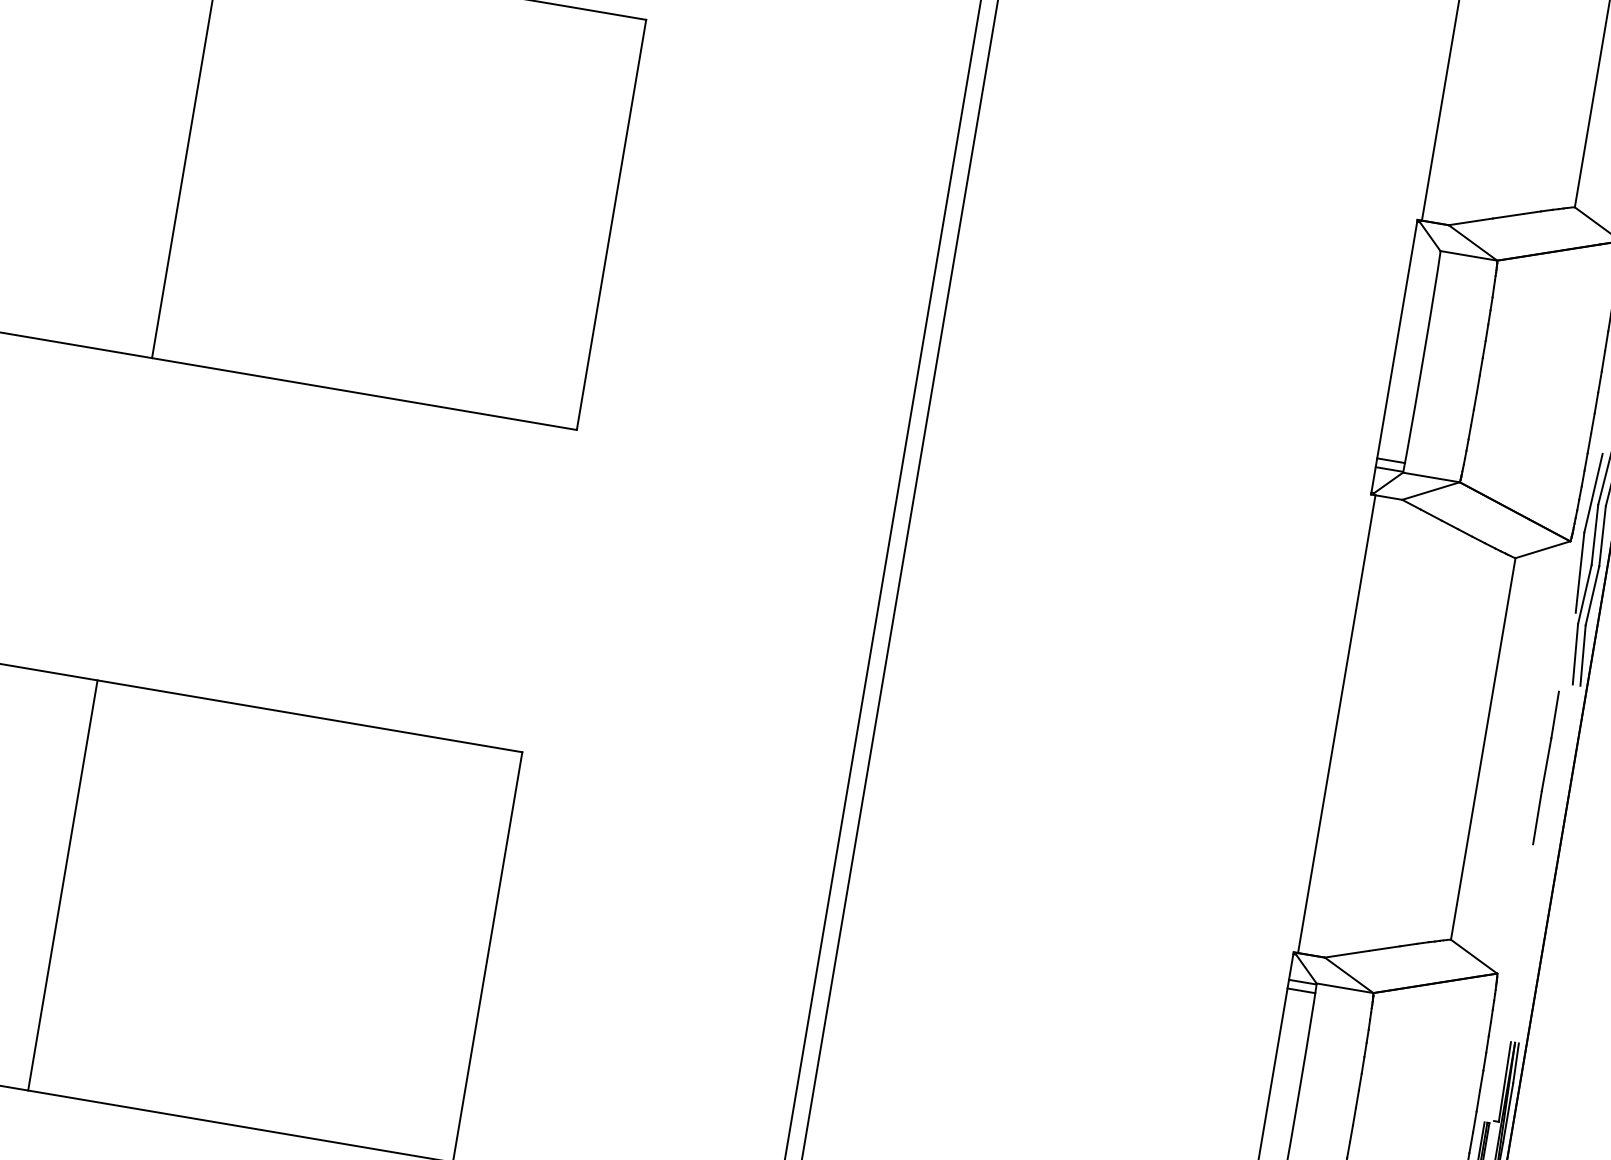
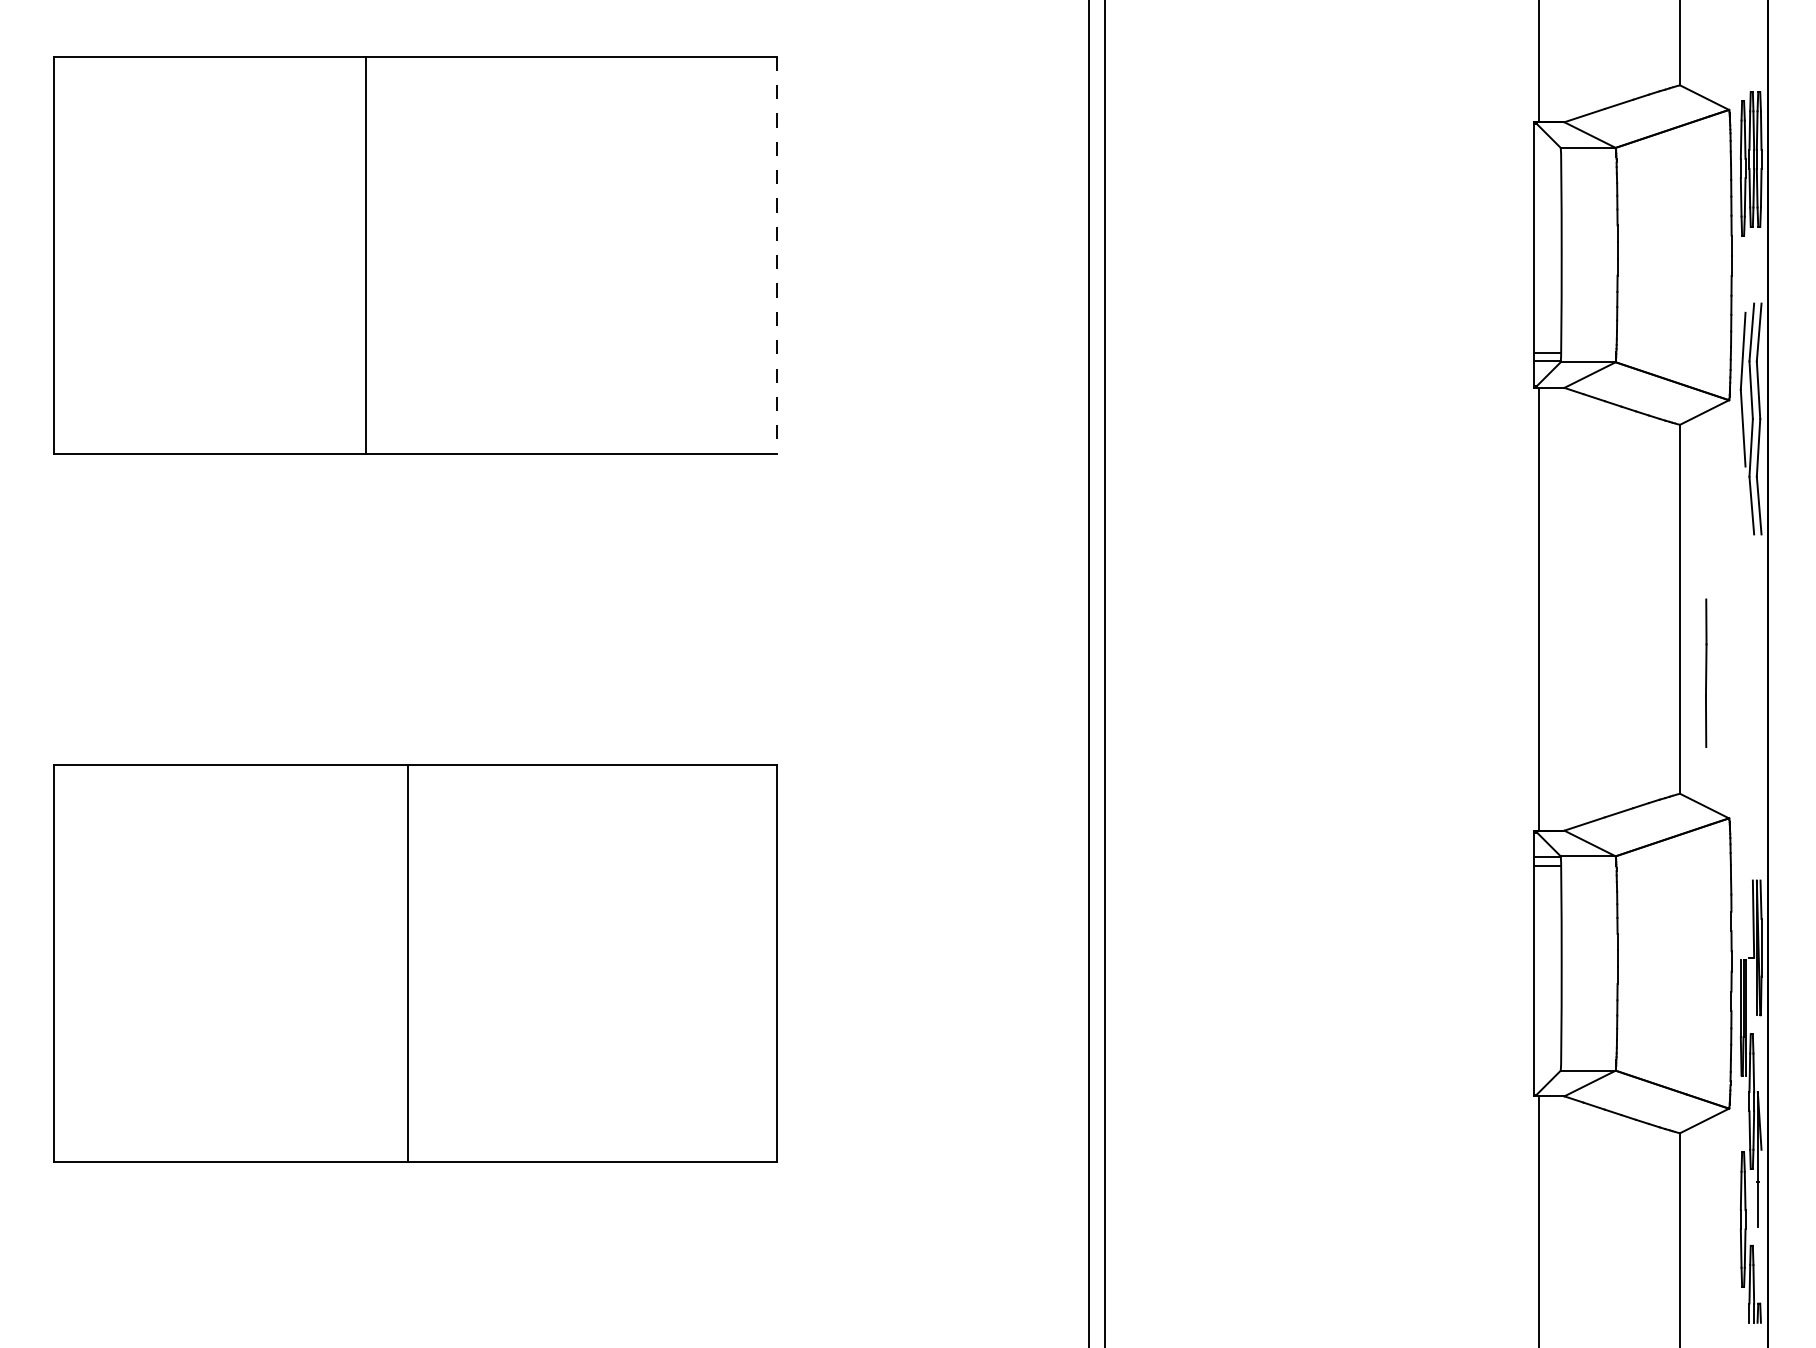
line: (611, 225) -> (777, 255), solid -> dashed
line: (1546, 767) -> (1706, 672), moved
line: (63, 885) -> (408, 963), moved

